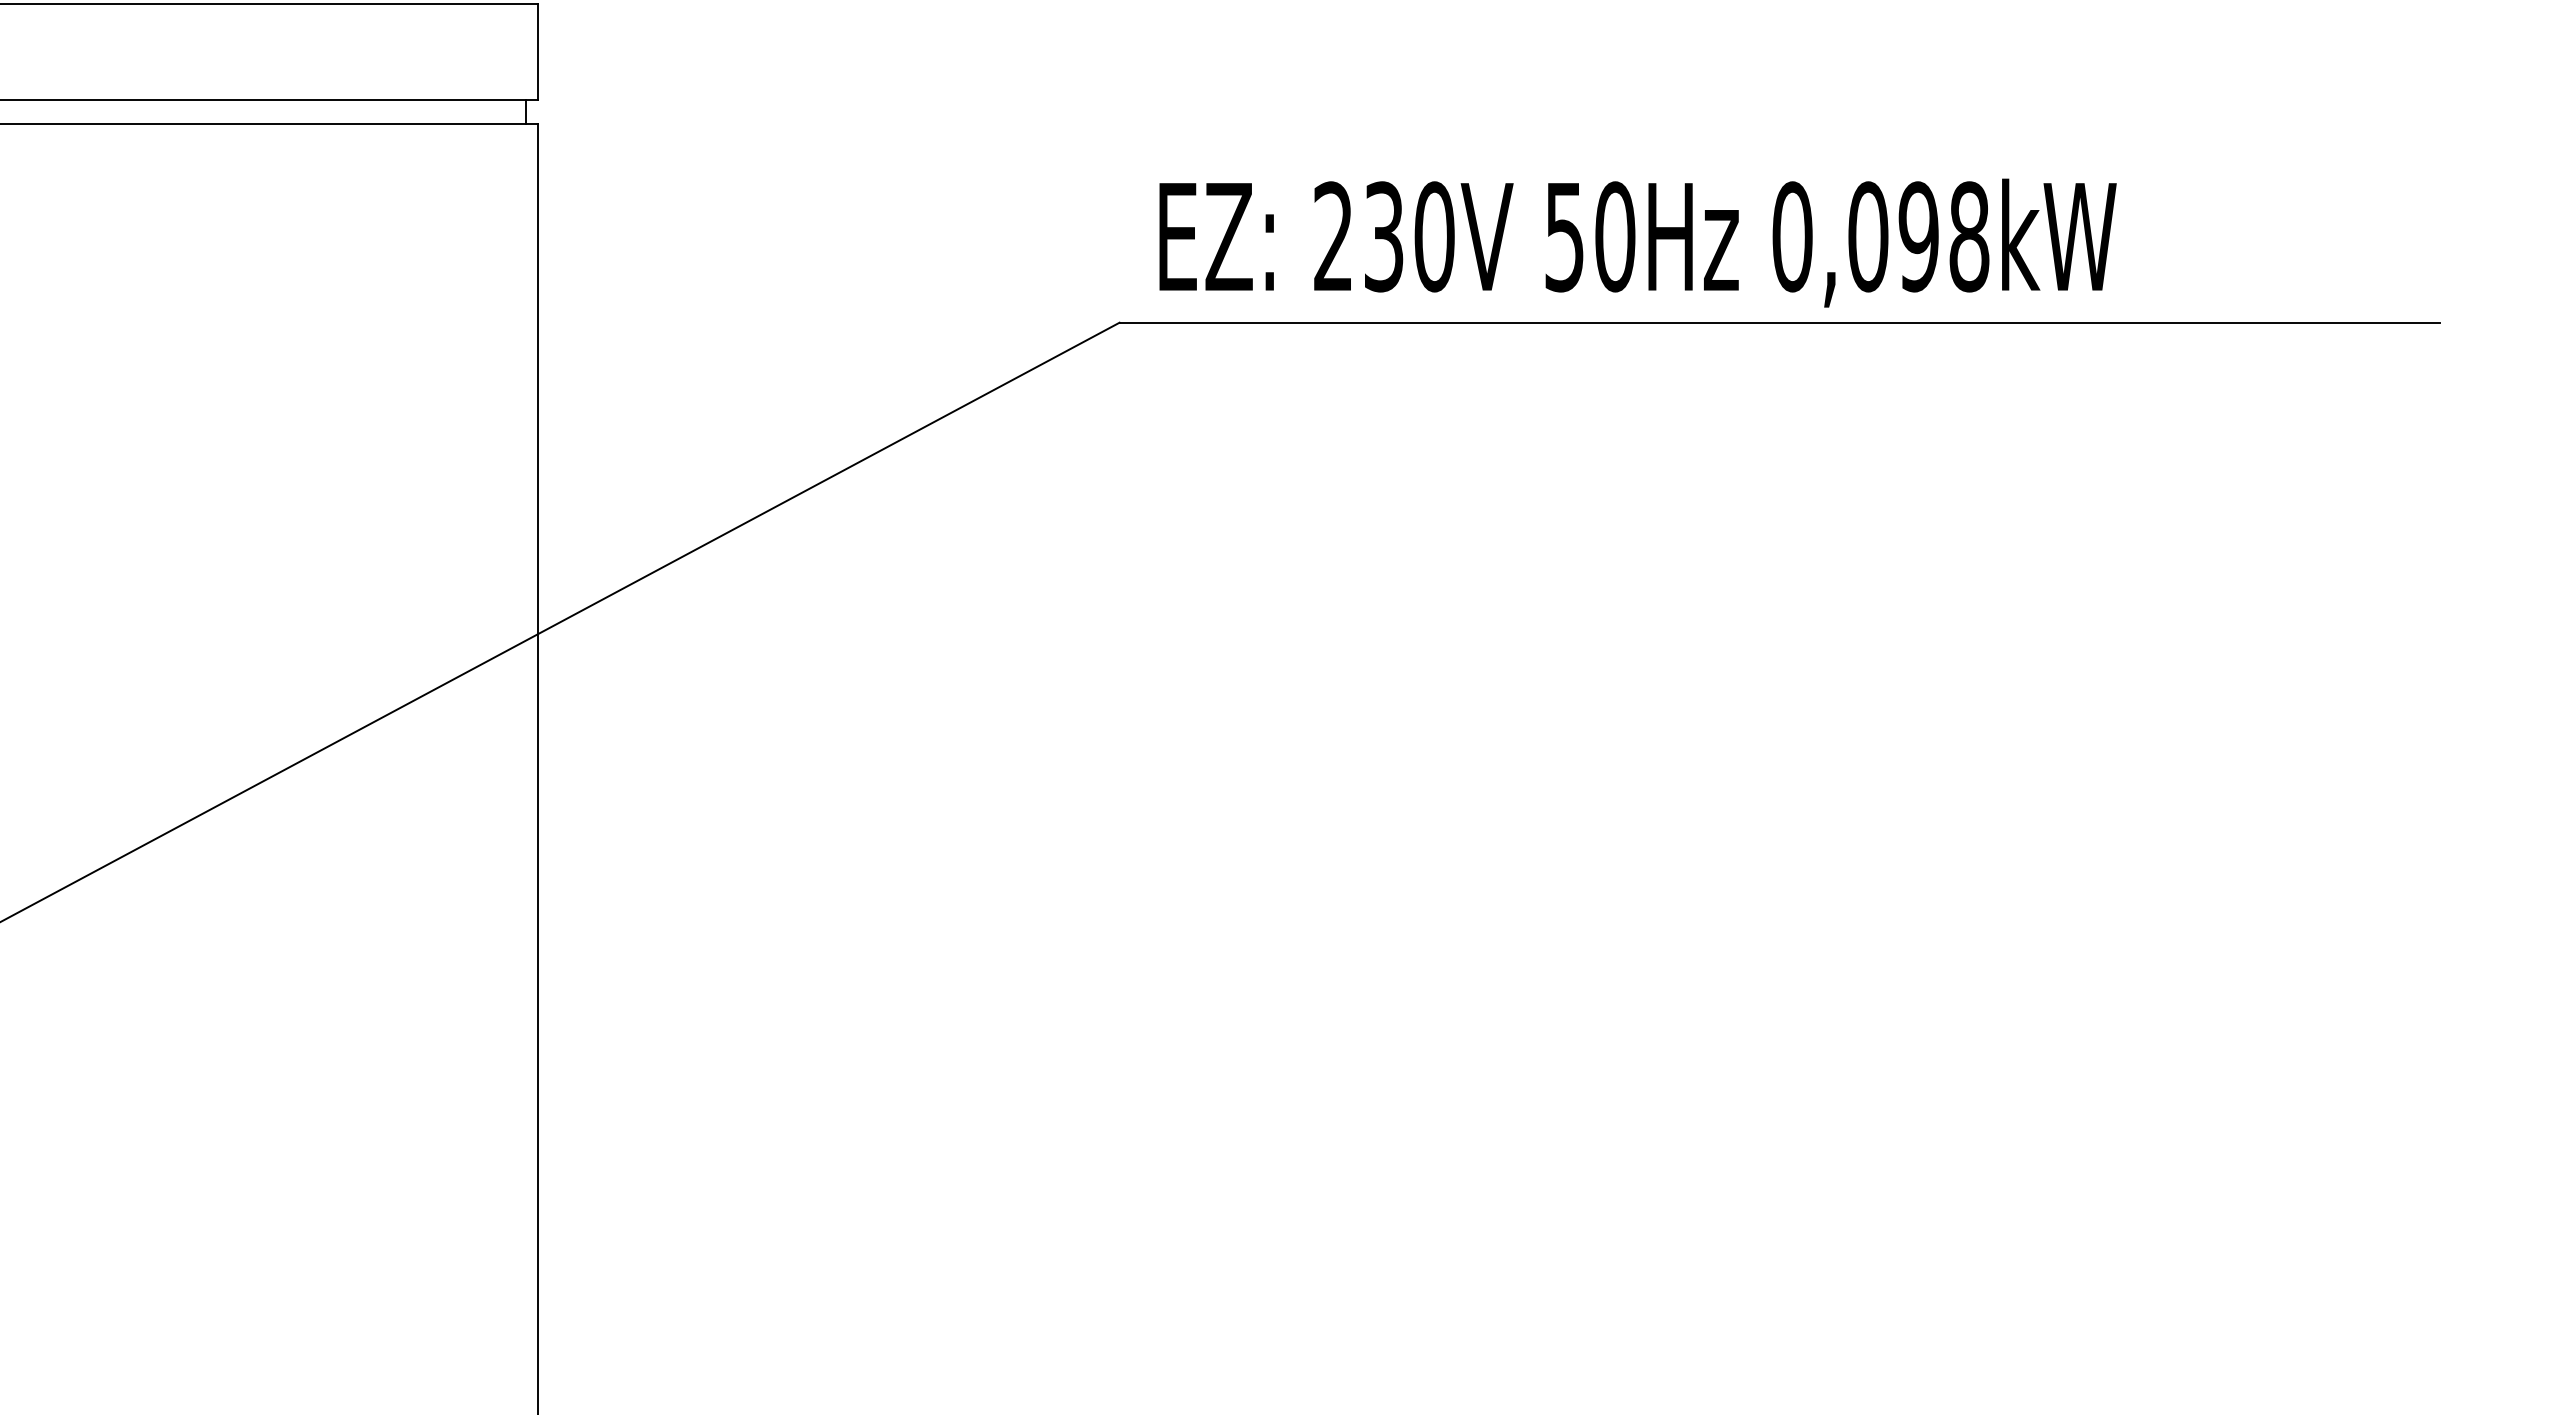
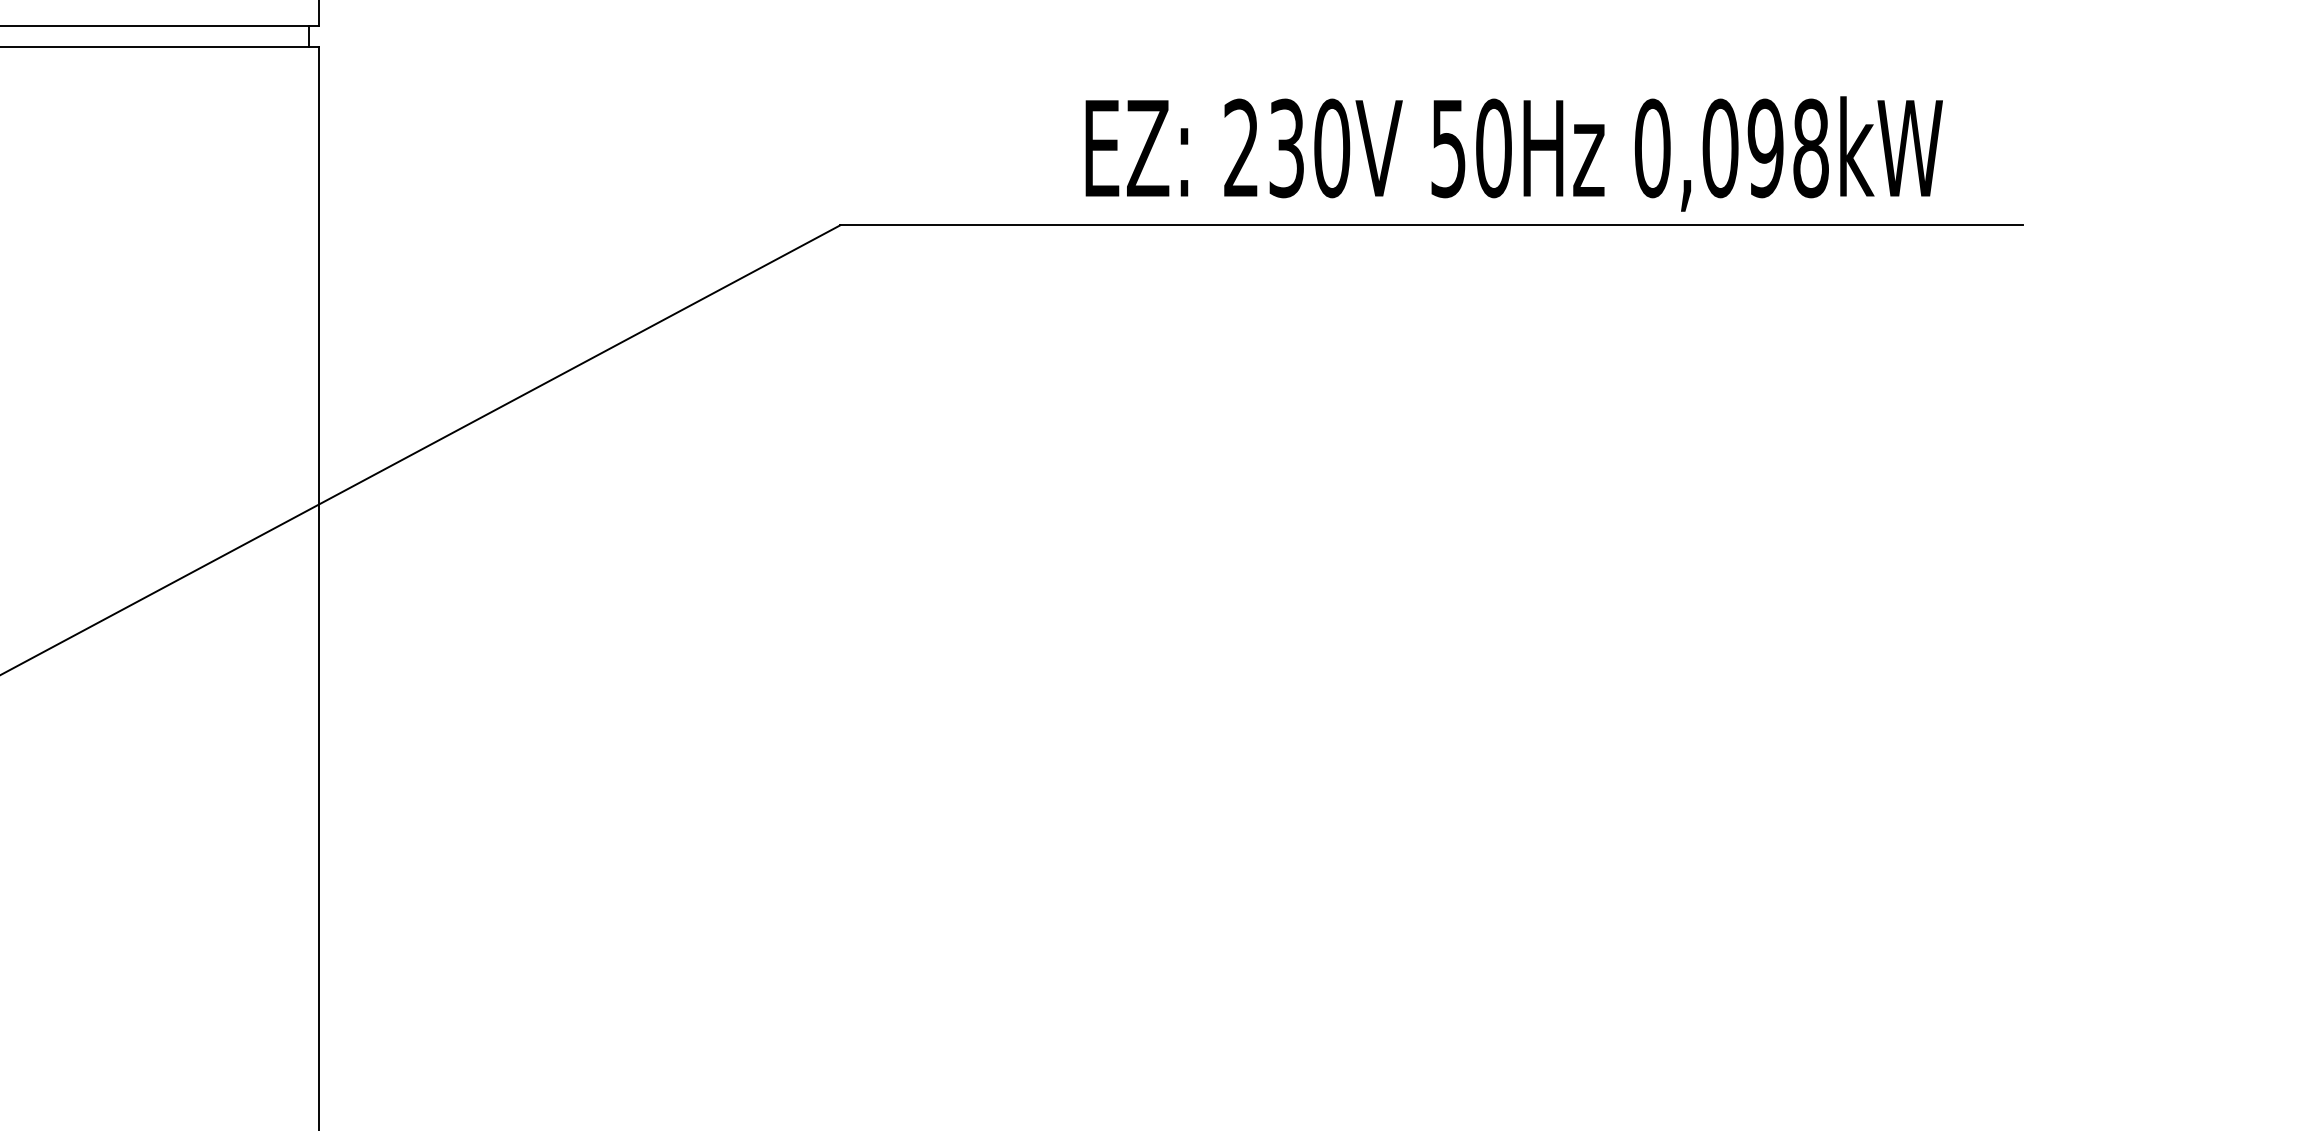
text: (1637, 242) -> (1513, 153), moved

